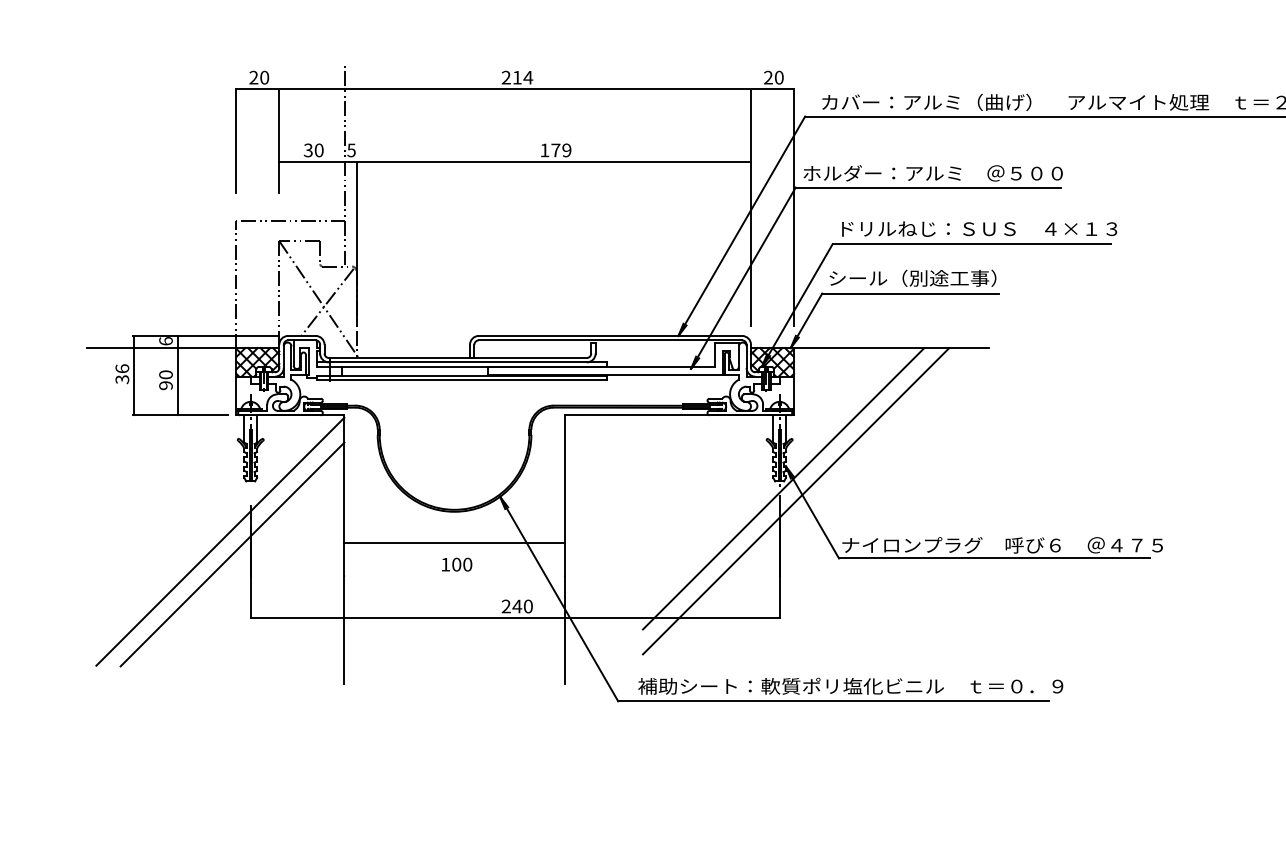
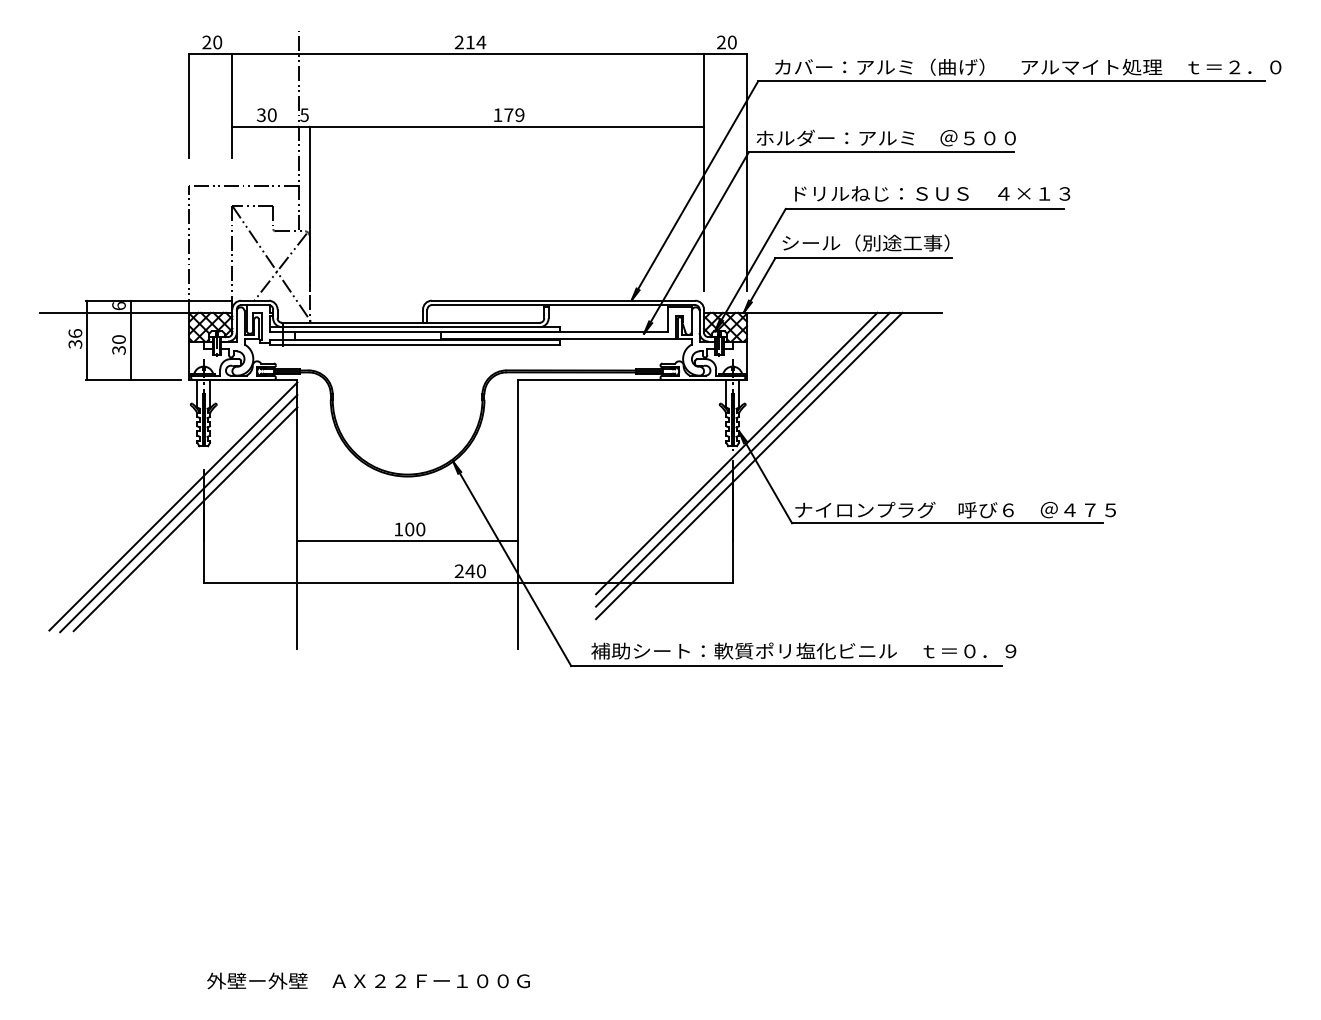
text: (165, 385) -> (118, 350), 90 -> 30
line: (789, 494) -> (742, 459), added
line: (454, 542) -> (407, 540), moved
line: (225, 548) -> (178, 513), added

